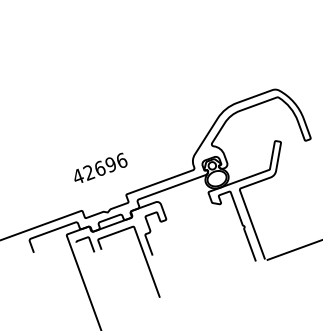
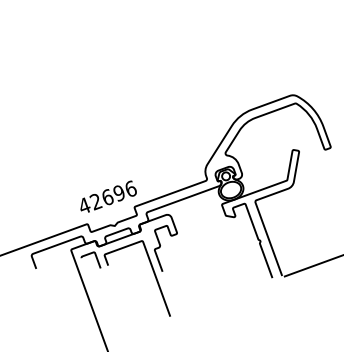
text: (100, 167) -> (108, 196), moved

